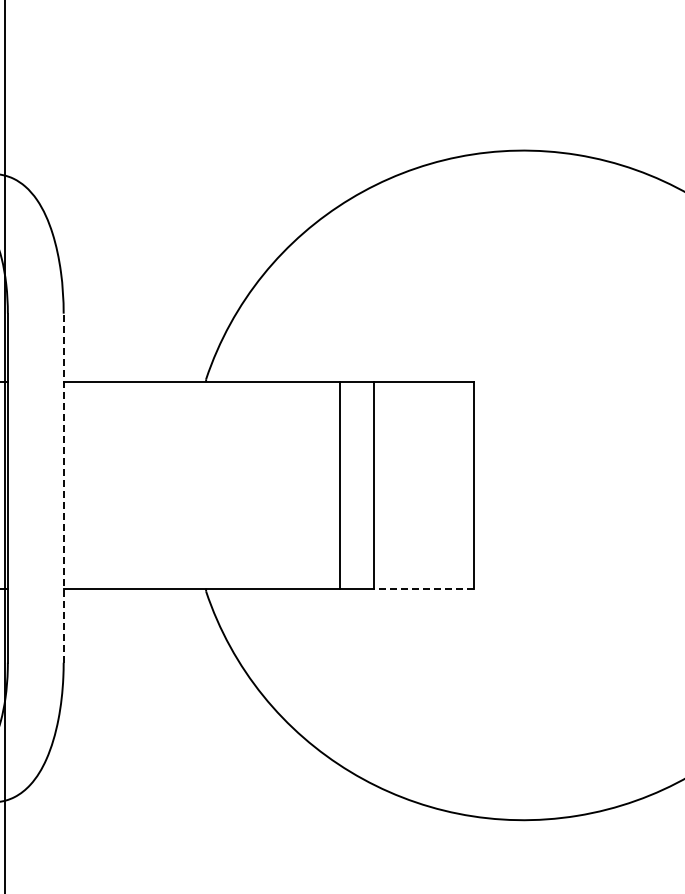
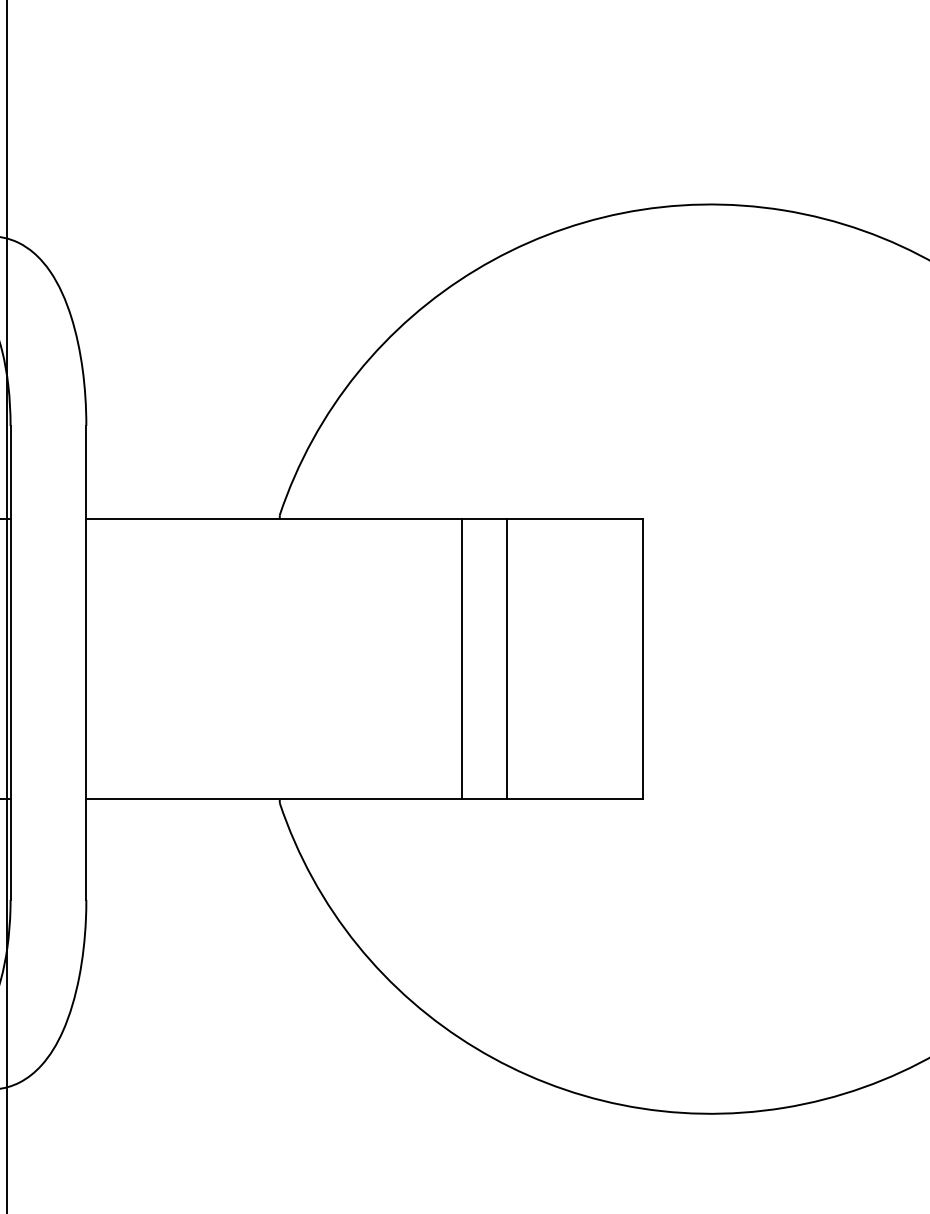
line: (63, 488) -> (86, 663), dashed -> solid
line: (423, 588) -> (574, 799), dashed -> solid

